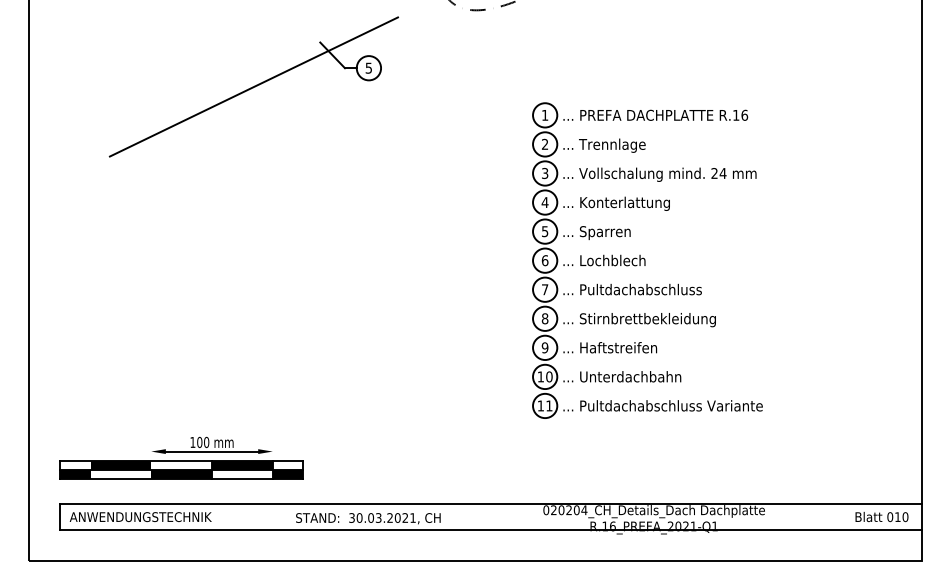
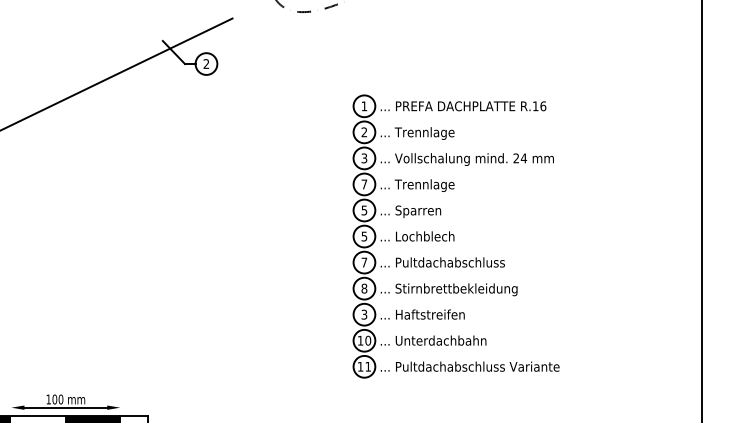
text: (368, 67) -> (206, 63), 5 -> 2
text: (544, 202) -> (363, 184), 4 -> 7
text: (624, 203) -> (435, 185), ... Konterlattung -> ... Trennlage
text: (544, 260) -> (363, 236), 6 -> 5
text: (544, 347) -> (363, 314), 9 -> 3

